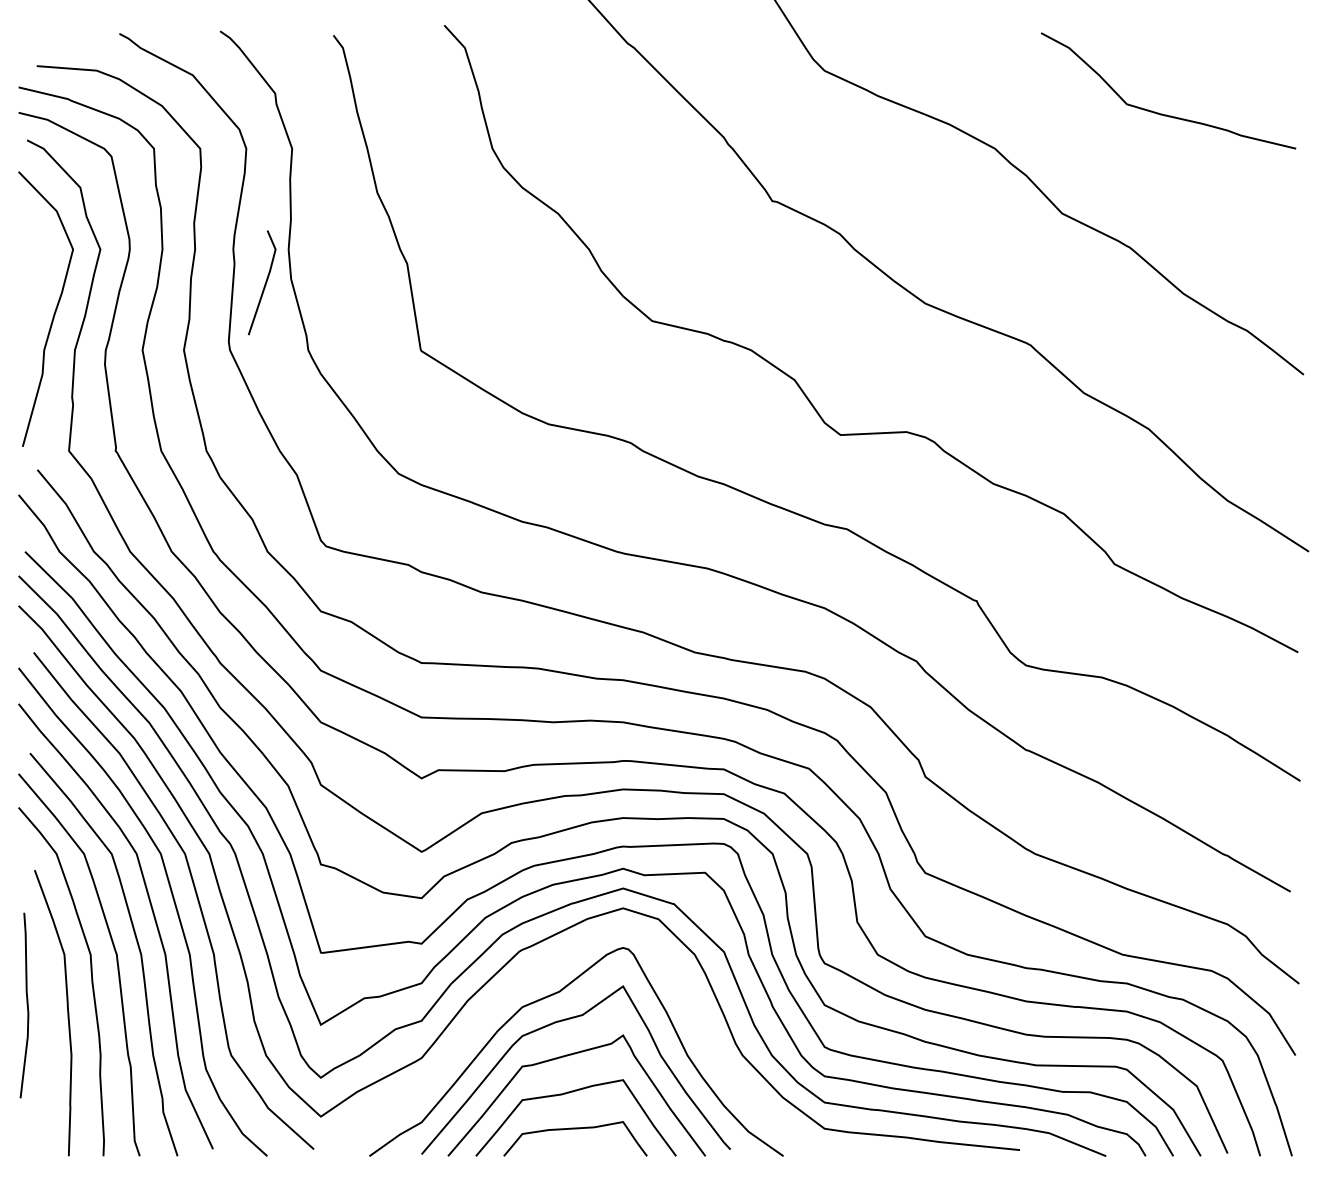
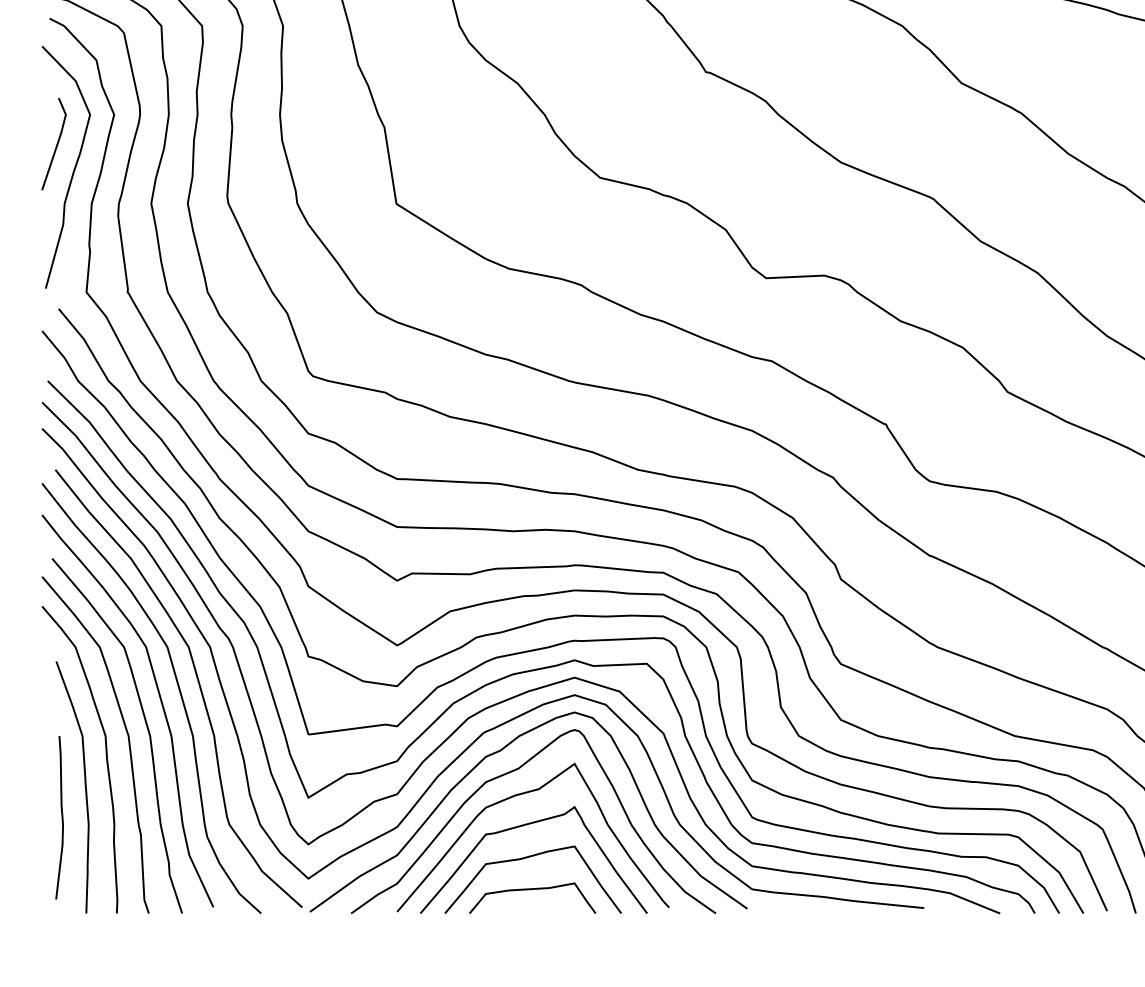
line: (264, 283) -> (56, 144), moved
curve: (536, 973) -> (498, 752), added
curve: (26, 1005) -> (61, 817), moved

